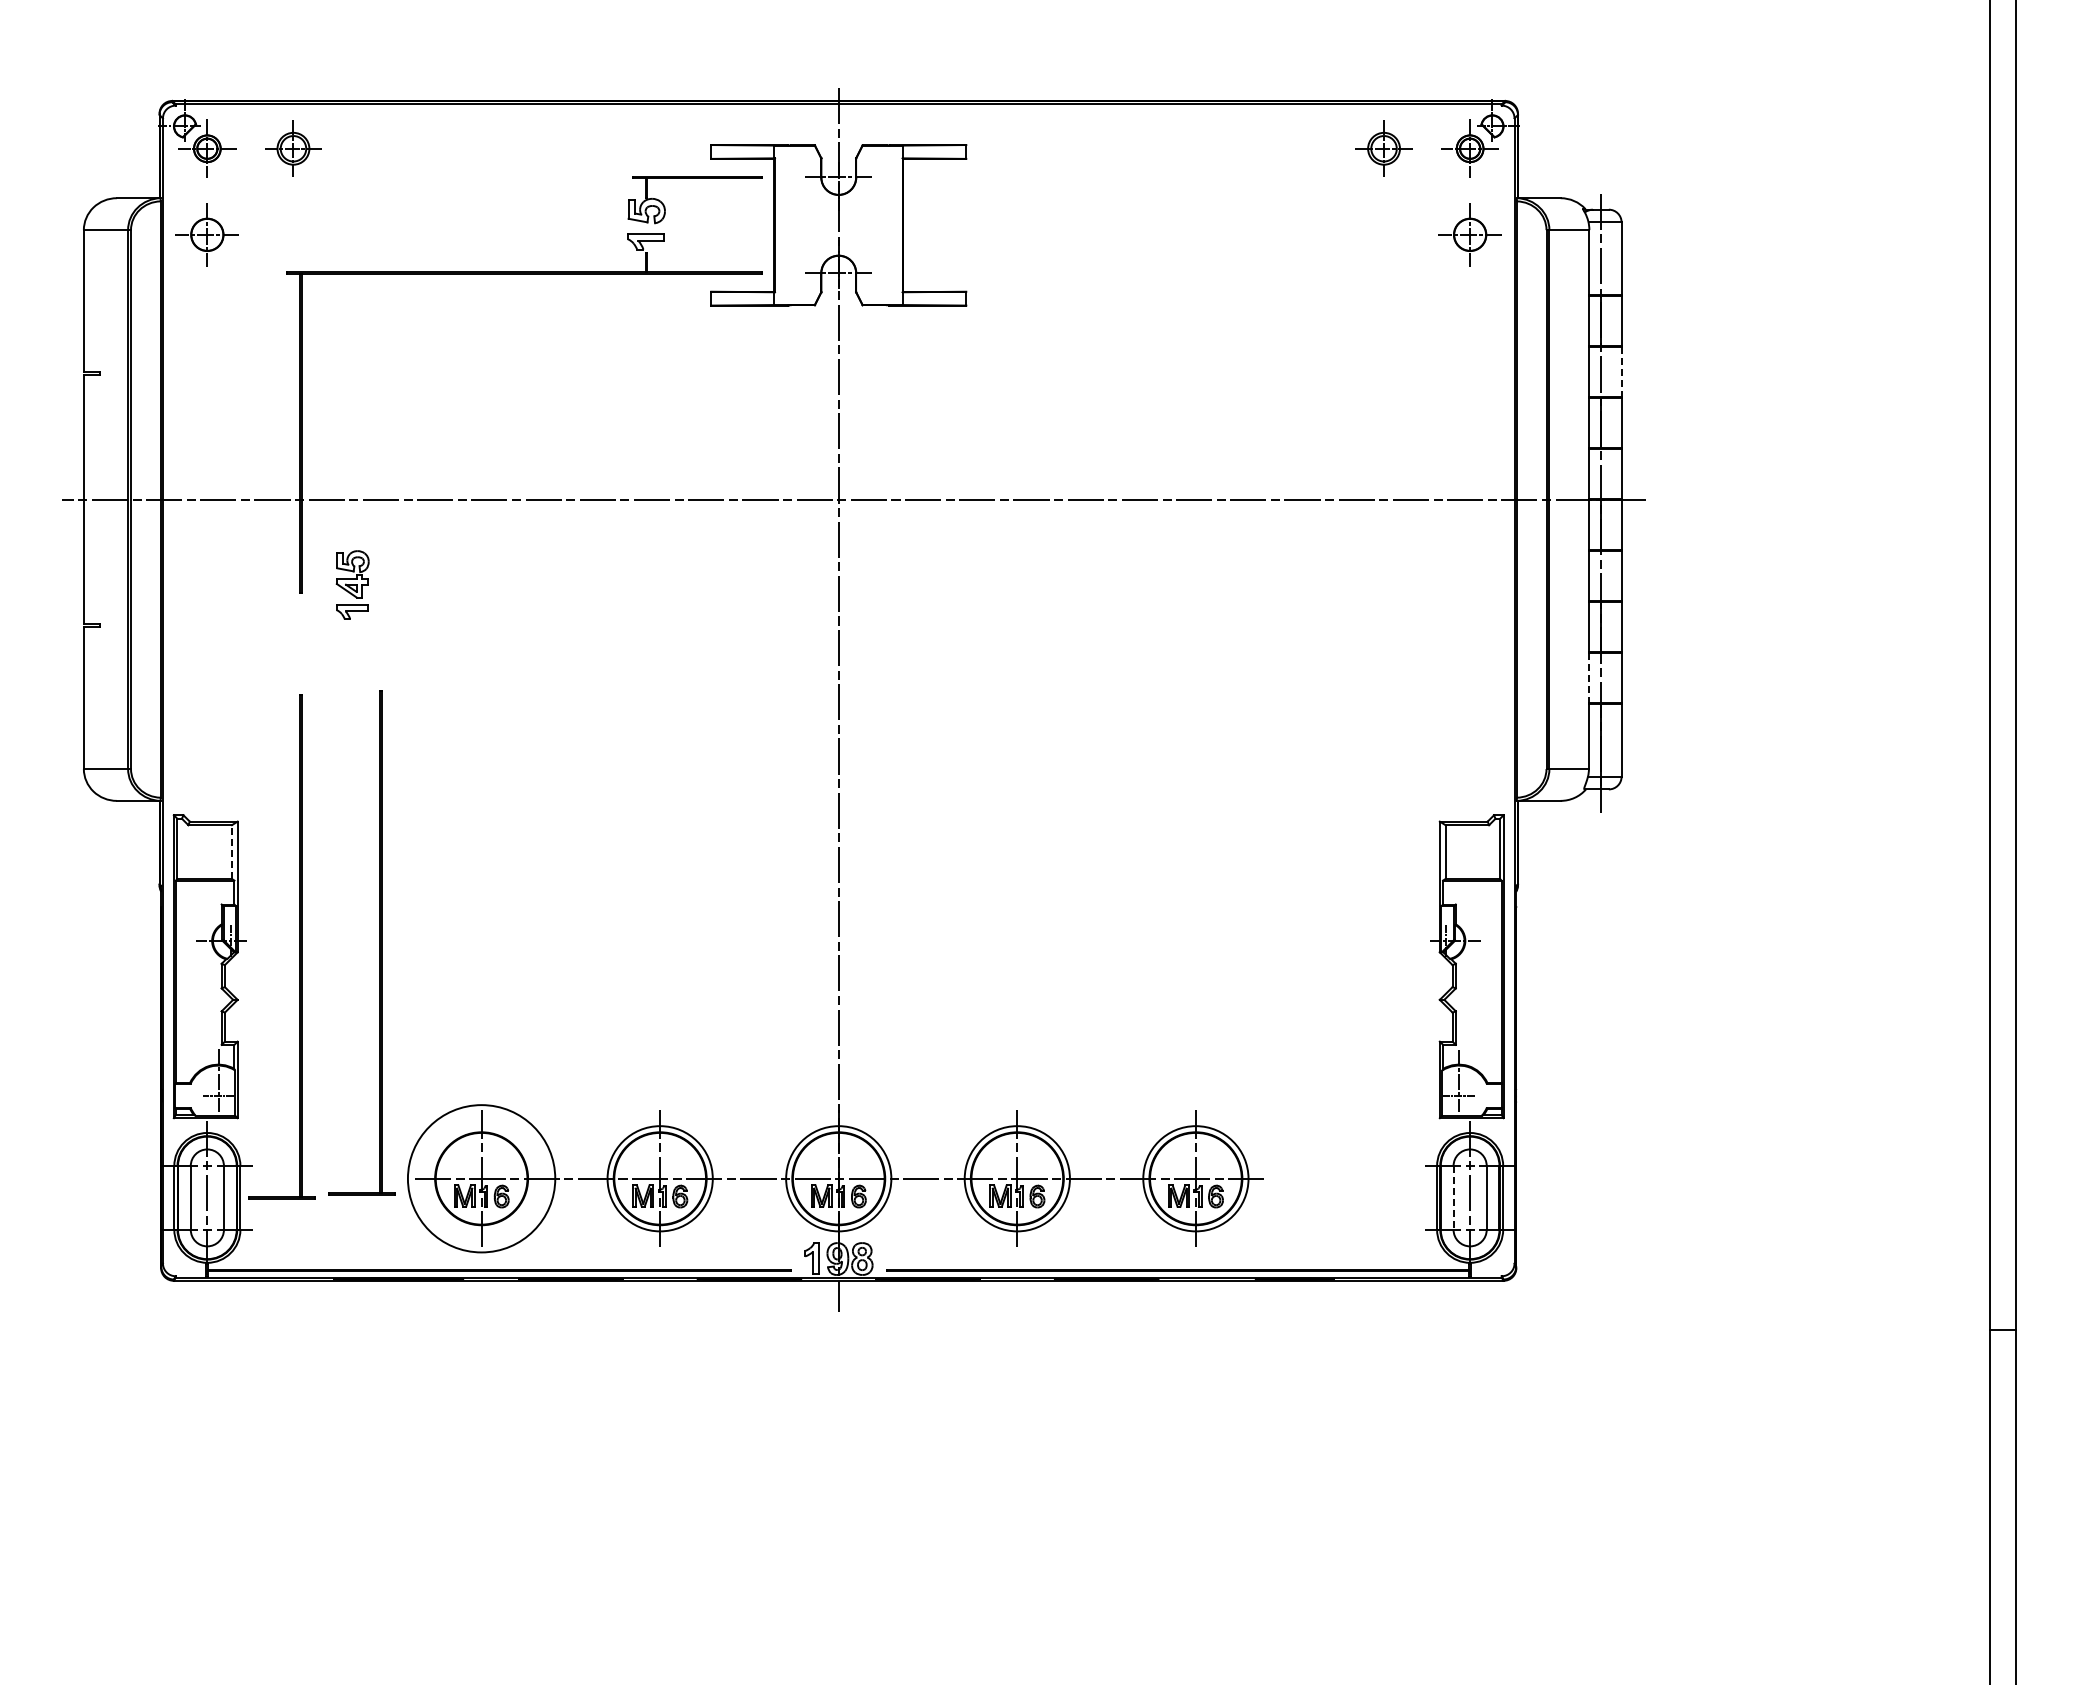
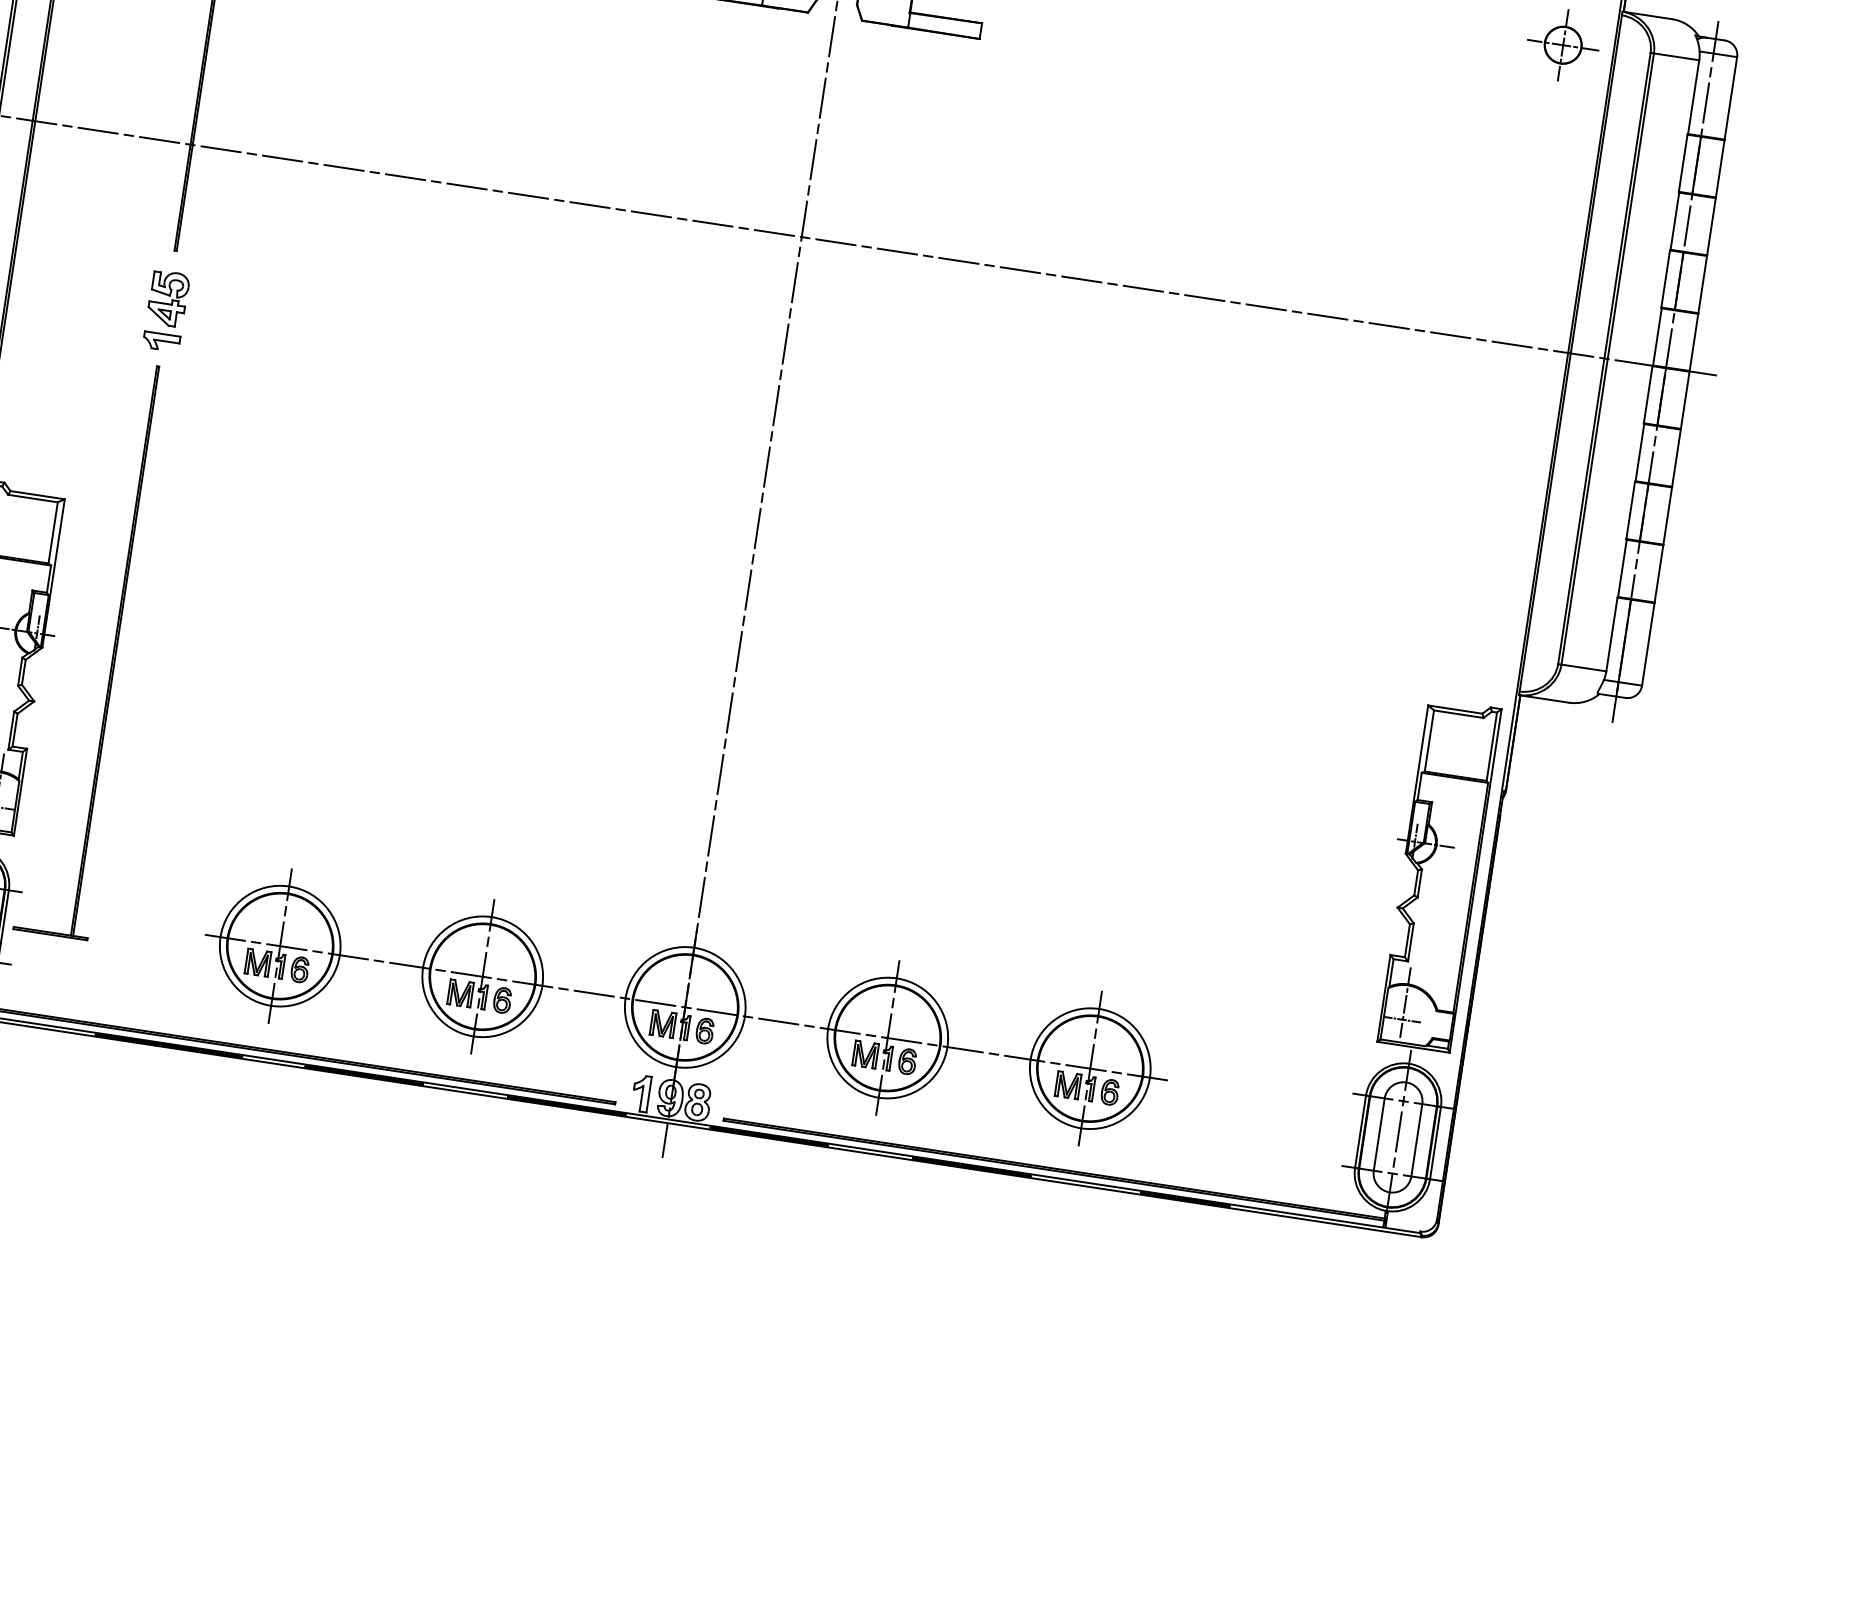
line: (1621, 372) -> (1711, 227), dashed -> solid
part: (352, 584) -> (166, 310), moved
line: (1589, 678) -> (1622, 568), dashed -> solid
line: (232, 852) -> (53, 533), dashed -> solid
part: (379, 942) -> (204, 660), removed
circle: (481, 1178) -> (280, 945), size x0.71
line: (1453, 1197) -> (1379, 1134), dashed -> solid

